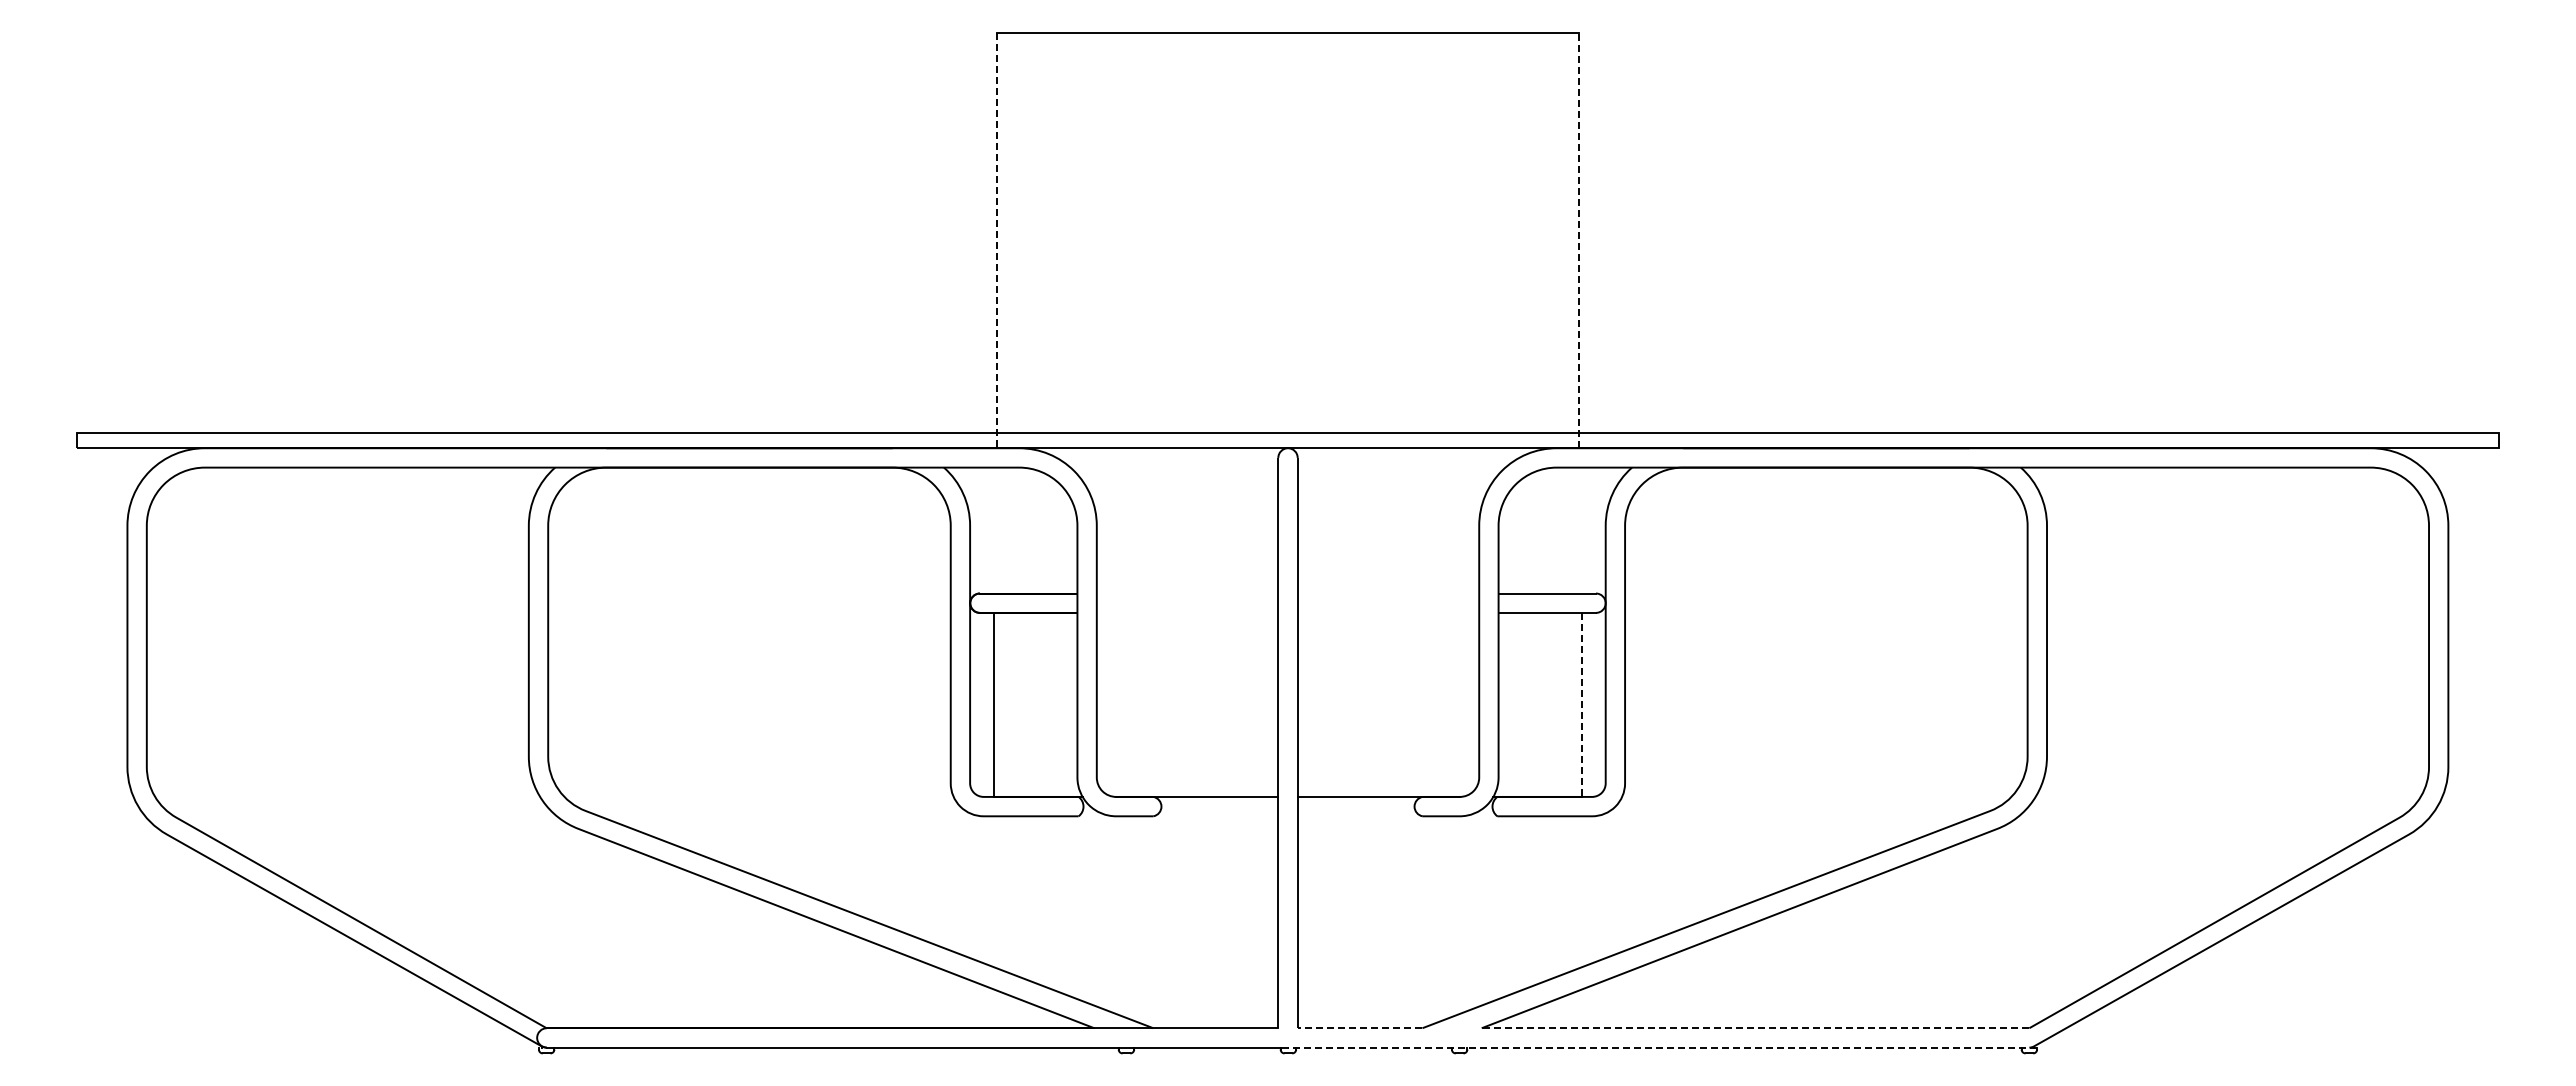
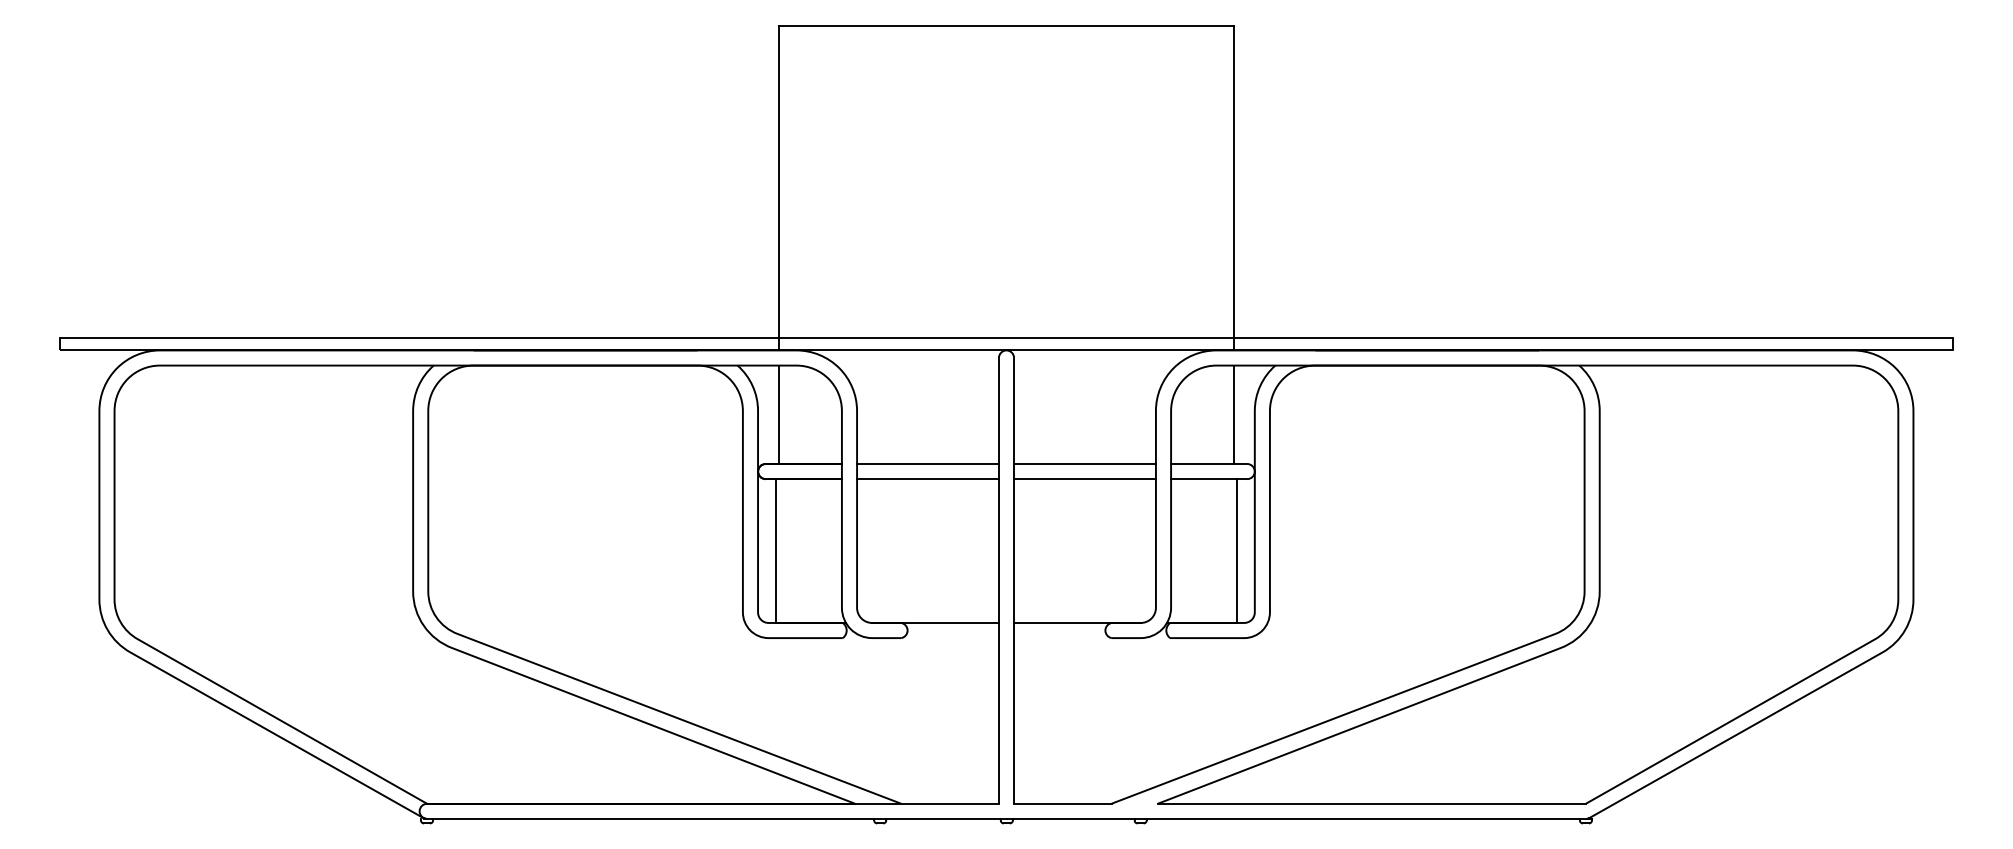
line: (997, 240) -> (779, 188), dashed -> solid
line: (1578, 240) -> (1233, 188), dashed -> solid
line: (997, 530) -> (779, 414), added
line: (1578, 530) -> (1233, 414), added
line: (1187, 593) -> (927, 463), added
line: (1388, 593) -> (1085, 463), added
line: (1187, 612) -> (927, 478), added
line: (1388, 612) -> (1085, 478), added
line: (1582, 705) -> (1236, 551), dashed -> solid
line: (1359, 1028) -> (1062, 803), dashed -> solid
line: (1755, 1028) -> (1371, 803), dashed -> solid
line: (1662, 1047) -> (1299, 818), dashed -> solid

